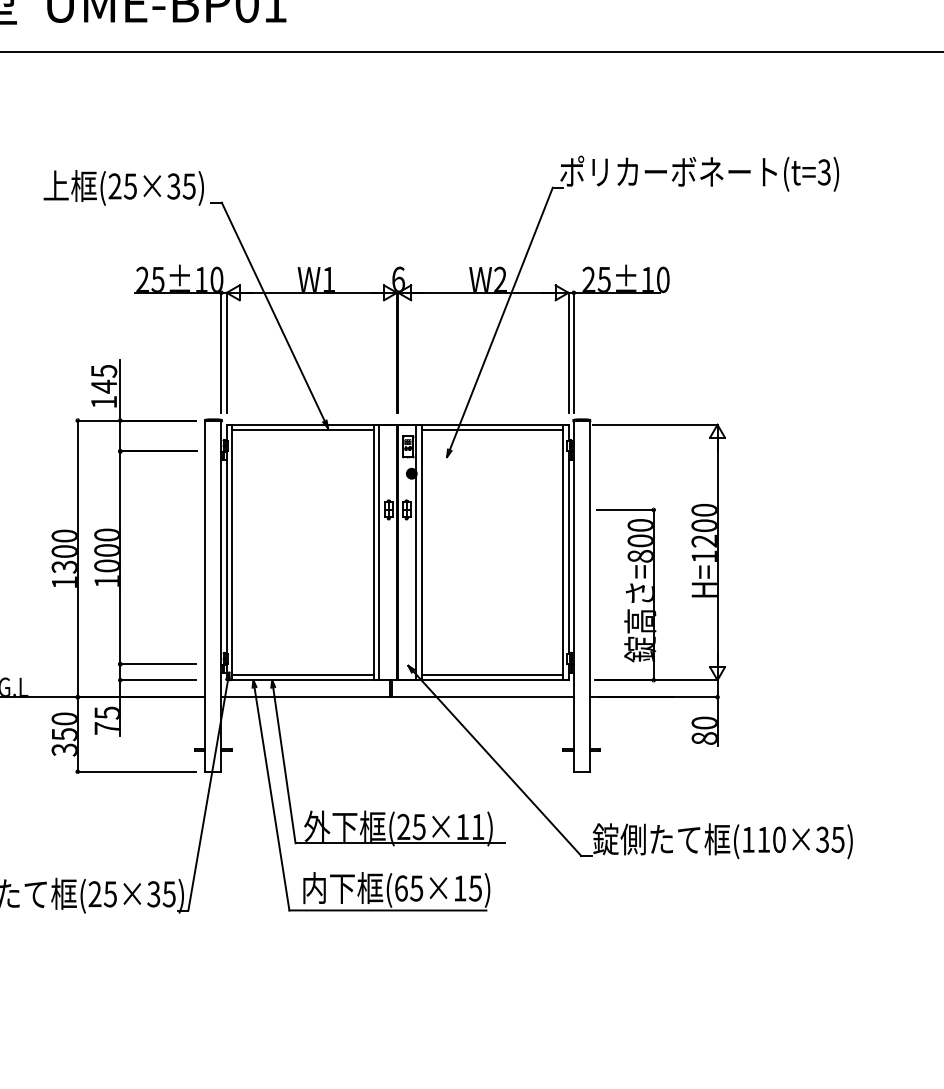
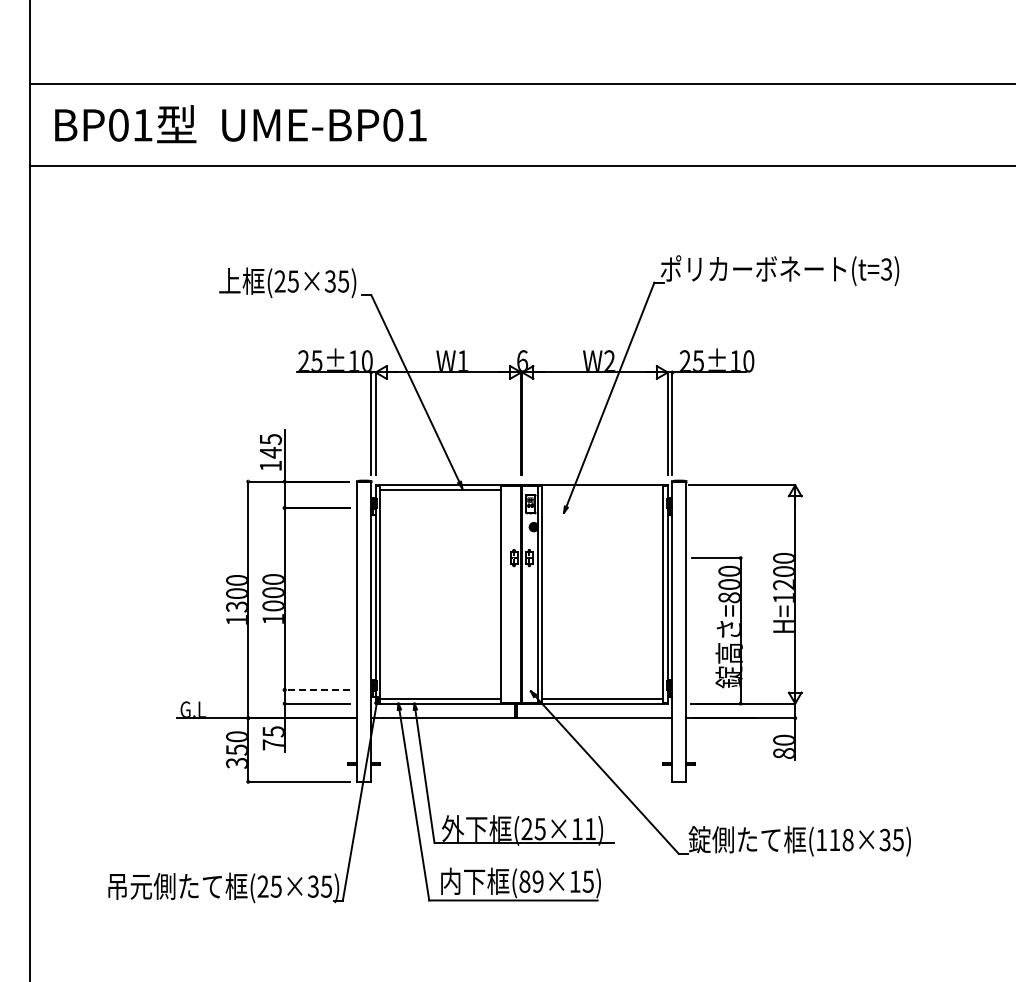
line: (492, 429) -> (602, 489), removed
line: (378, 552) -> (505, 594), removed
line: (158, 663) -> (317, 689), solid -> dashed
text: (778, 839) -> (847, 839), (110×35) -> (118×35)
text: (409, 888) -> (531, 881), (65×15) -> (89×15)

